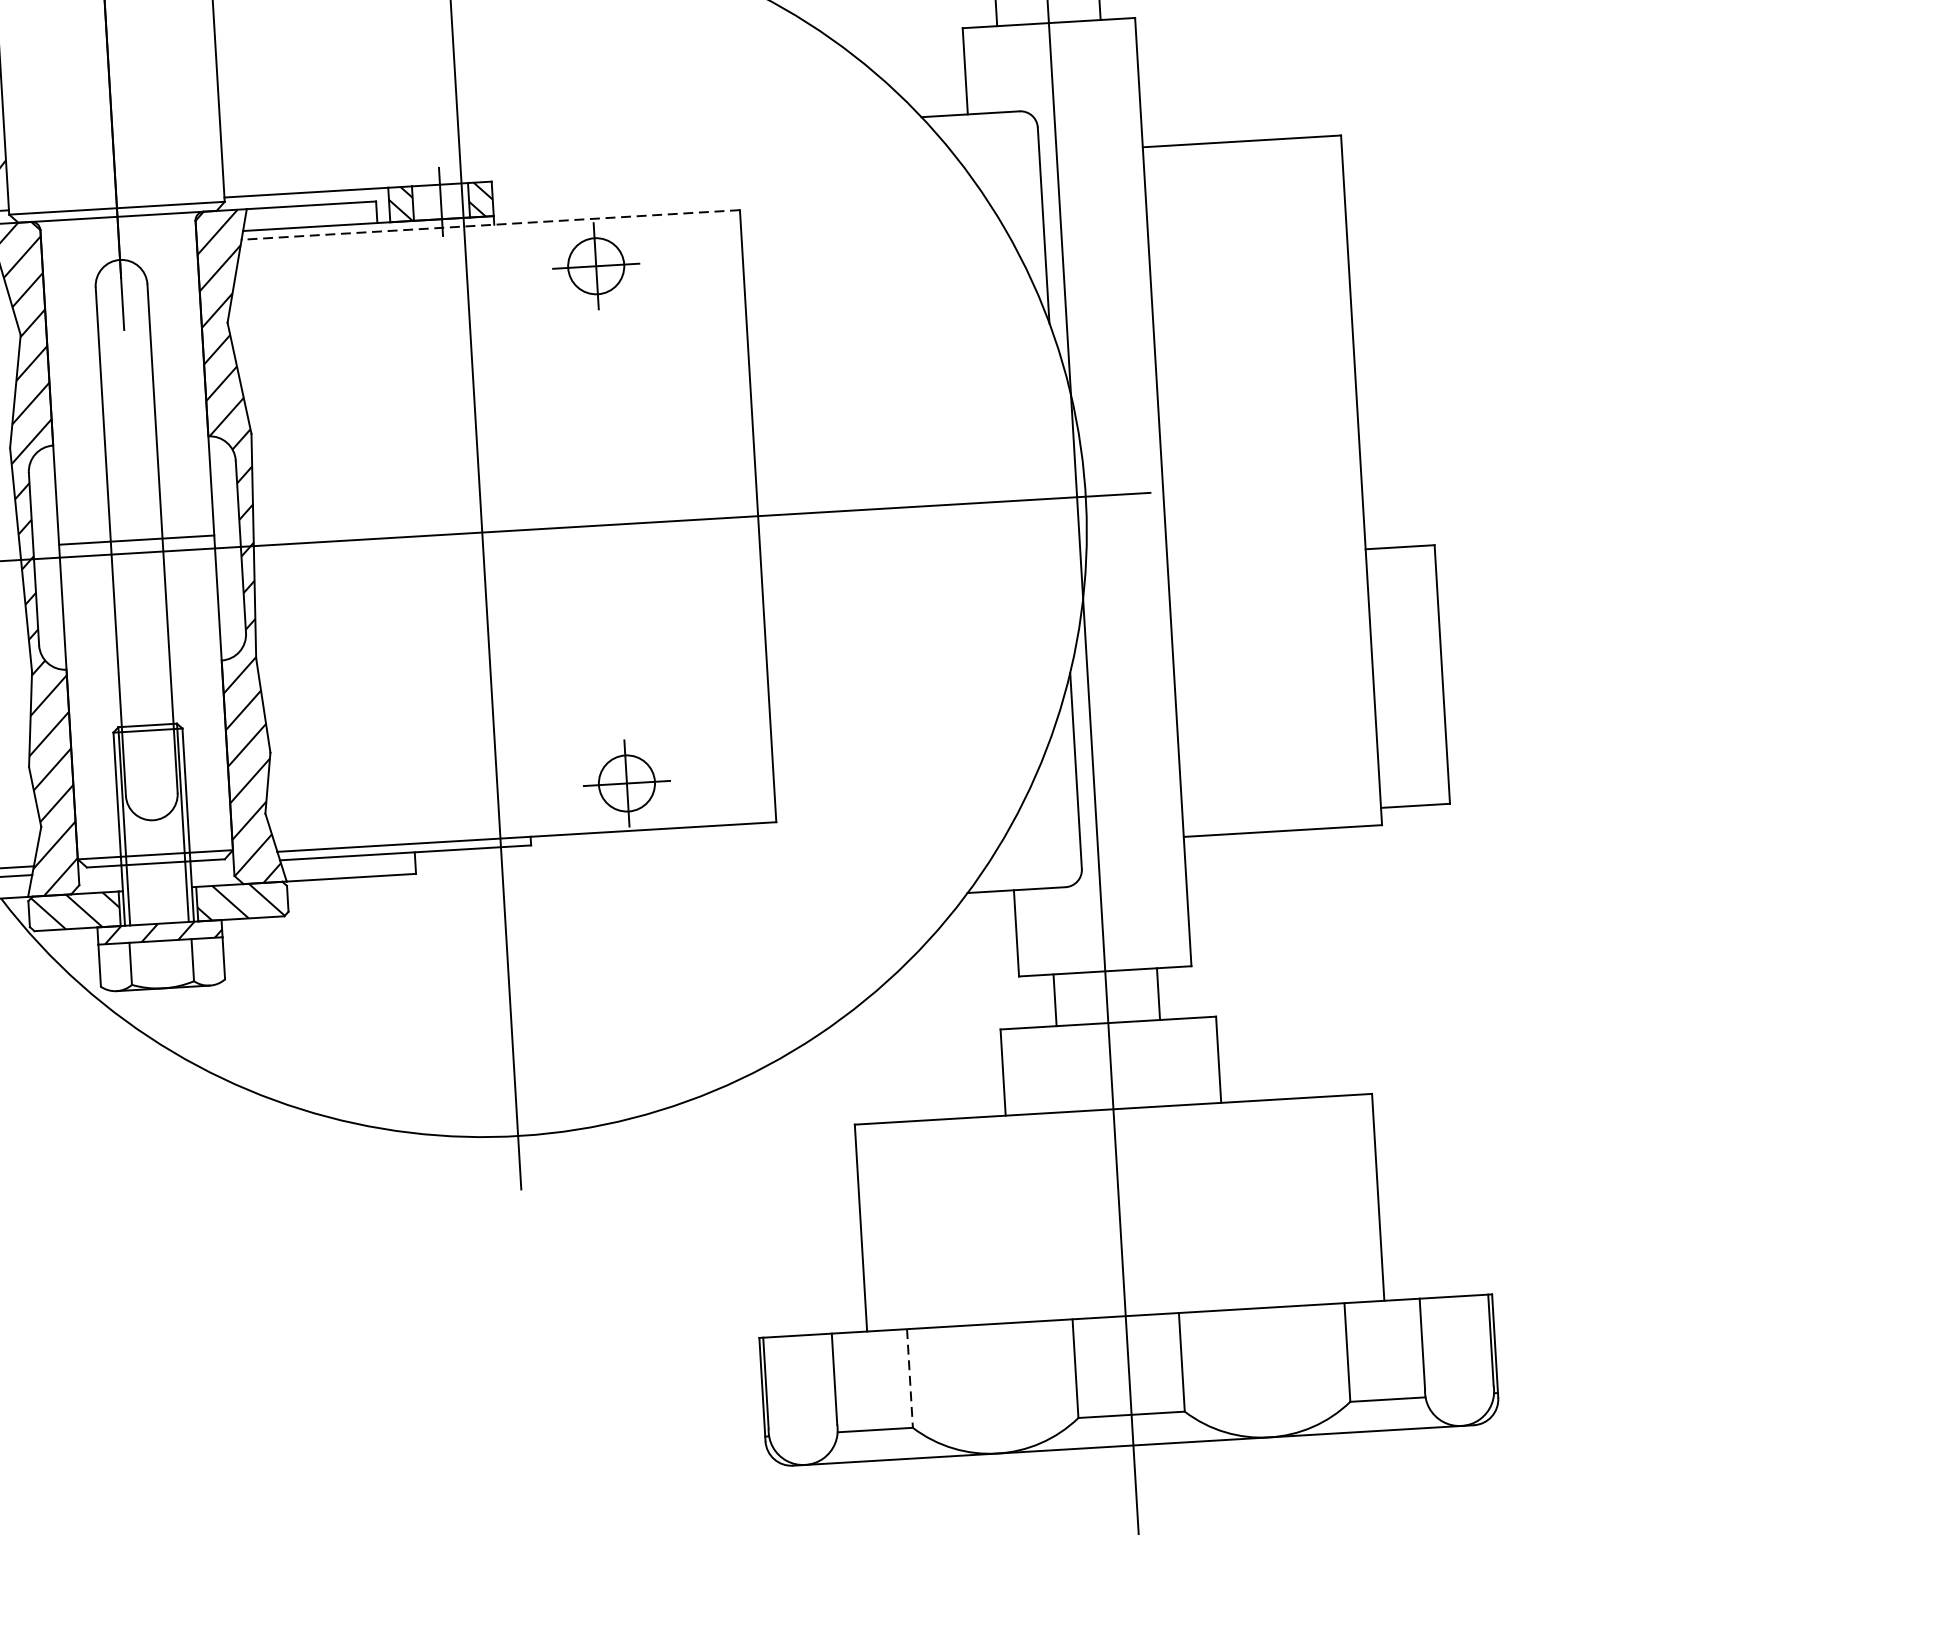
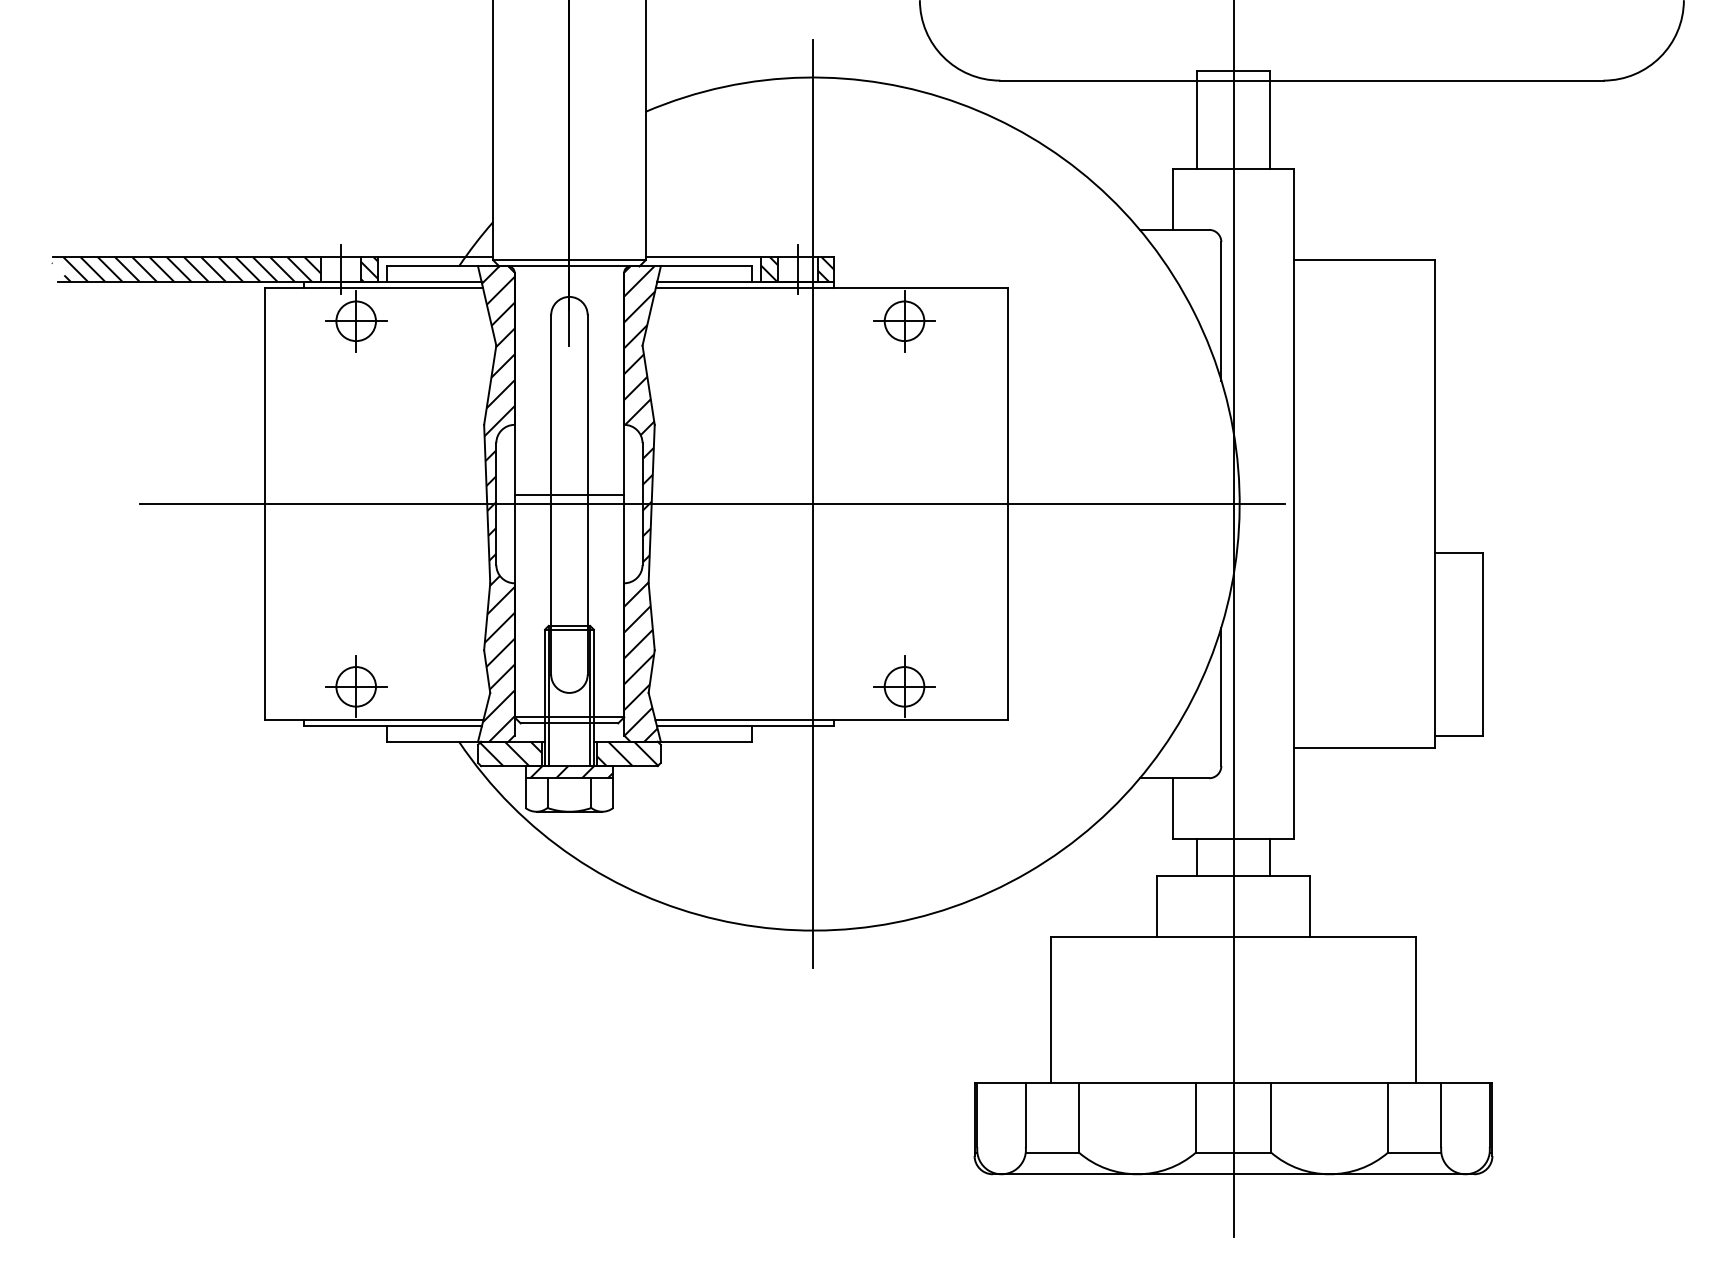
line: (490, 224) -> (831, 287), dashed -> solid
line: (909, 1378) -> (1078, 1117), dashed -> solid

